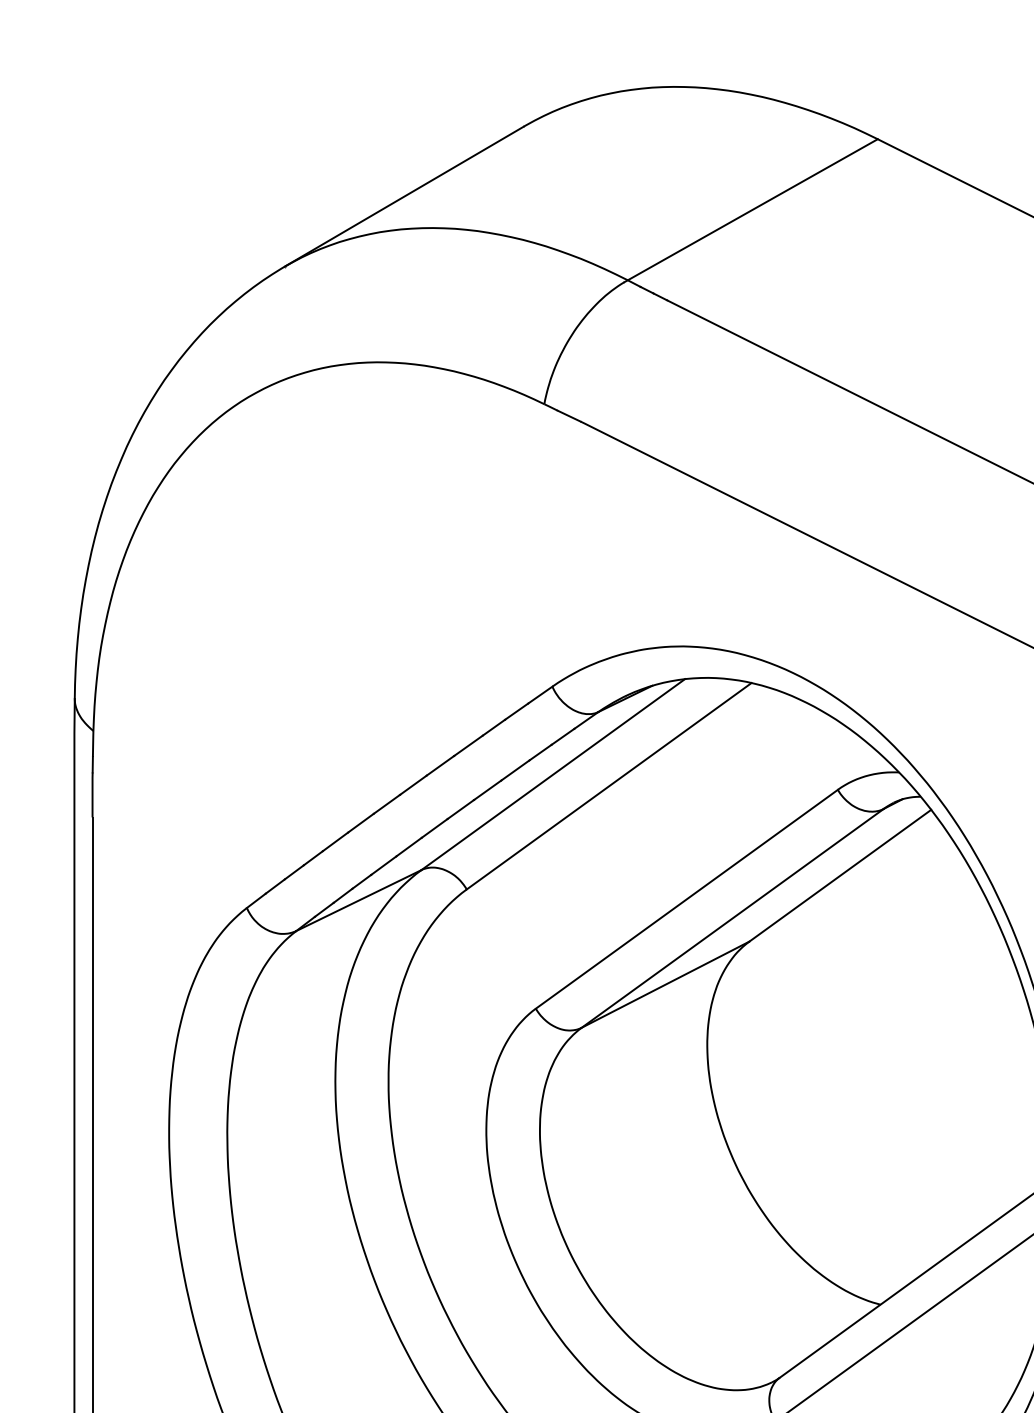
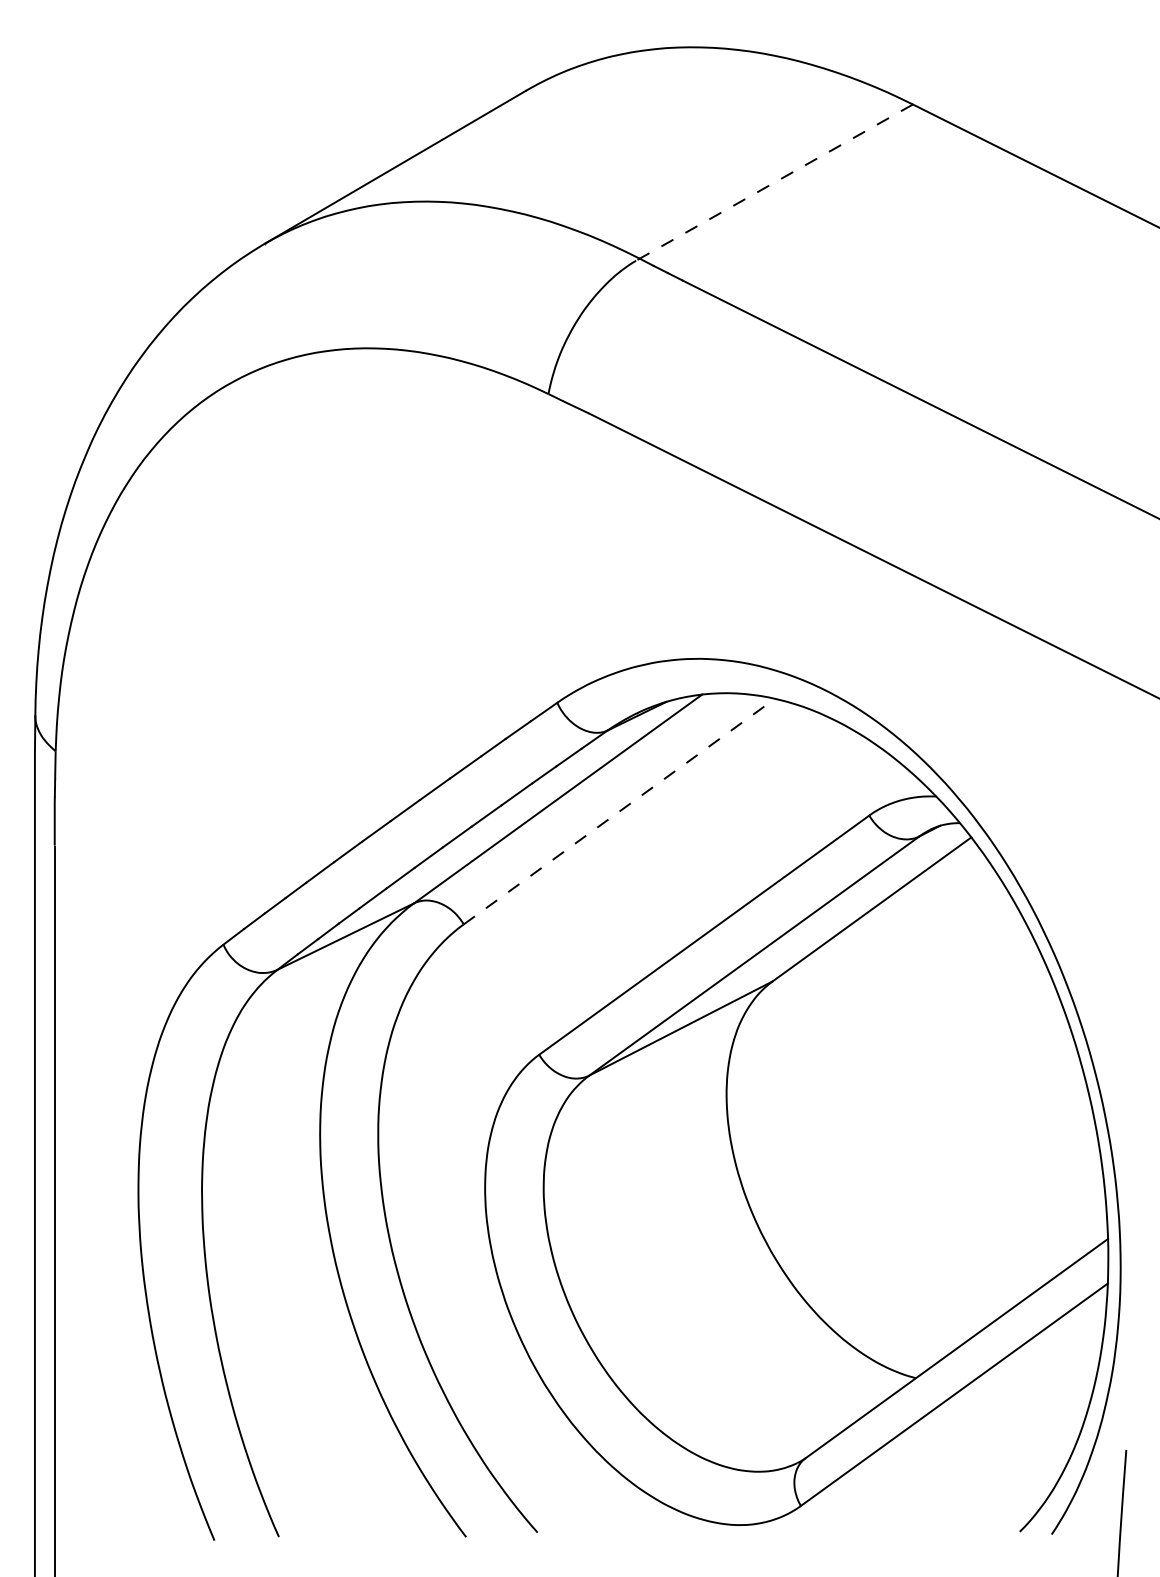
line: (751, 210) -> (774, 182), solid -> dashed
line: (609, 786) -> (619, 811), solid -> dashed

